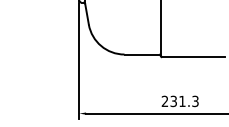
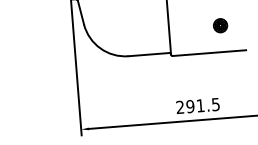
part: (204, 34) -> (220, 25), added
text: (184, 100) -> (202, 104), 231.3 -> 291.5

